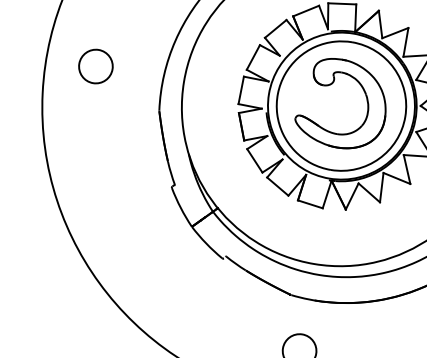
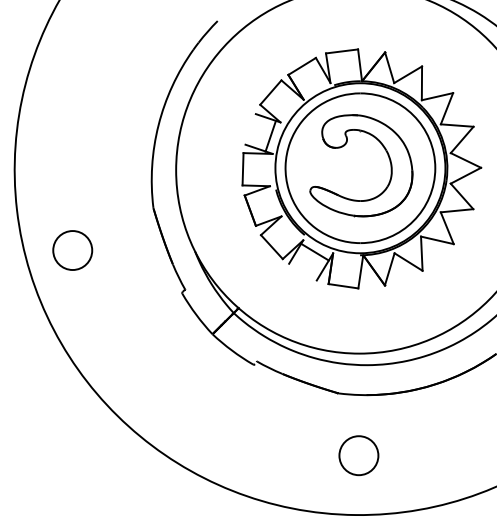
line: (253, 57) -> (270, 136), moved
circle: (95, 66) -> (72, 250), moved
line: (277, 185) -> (314, 251), moved

